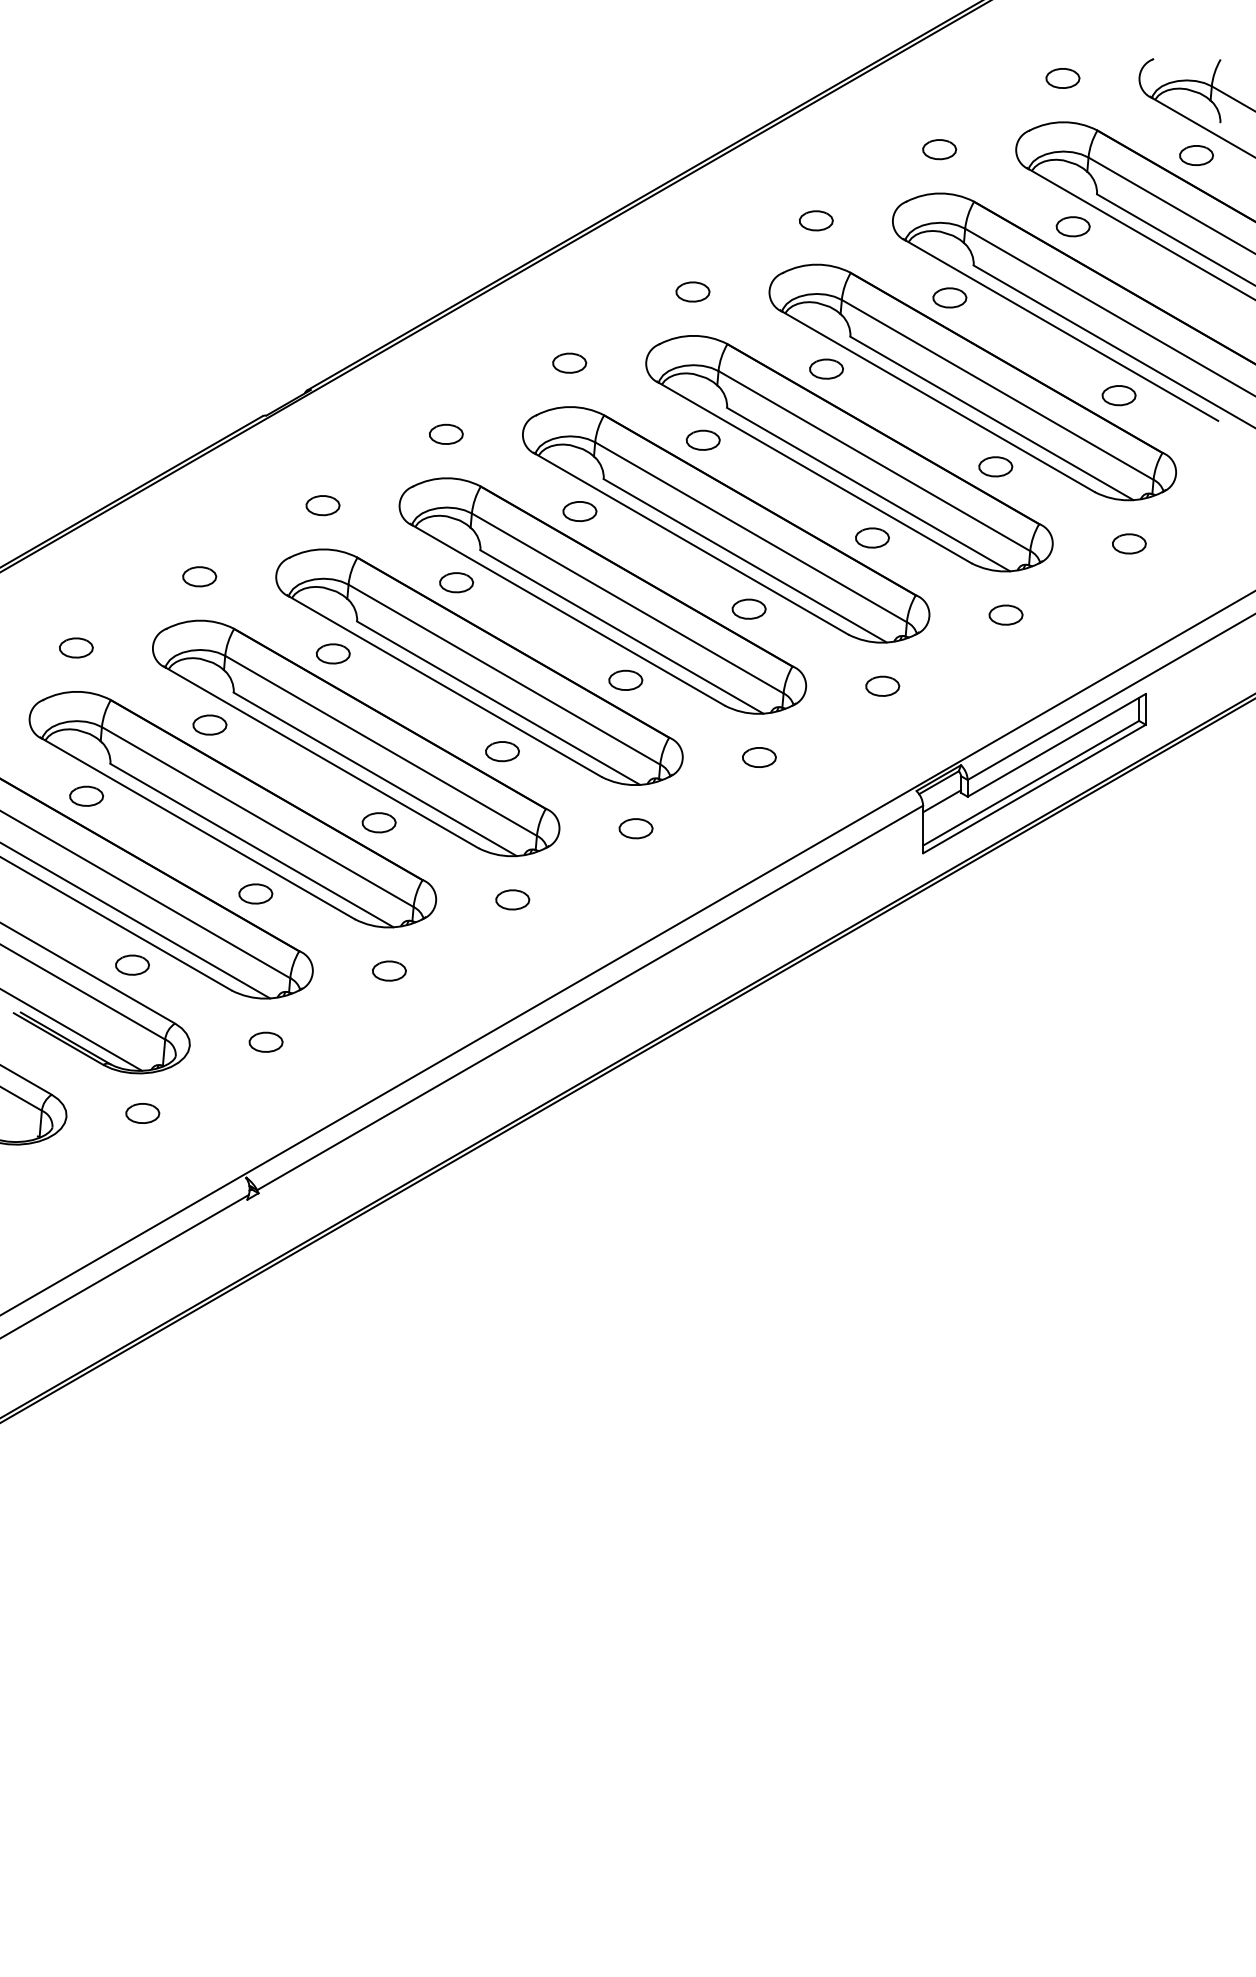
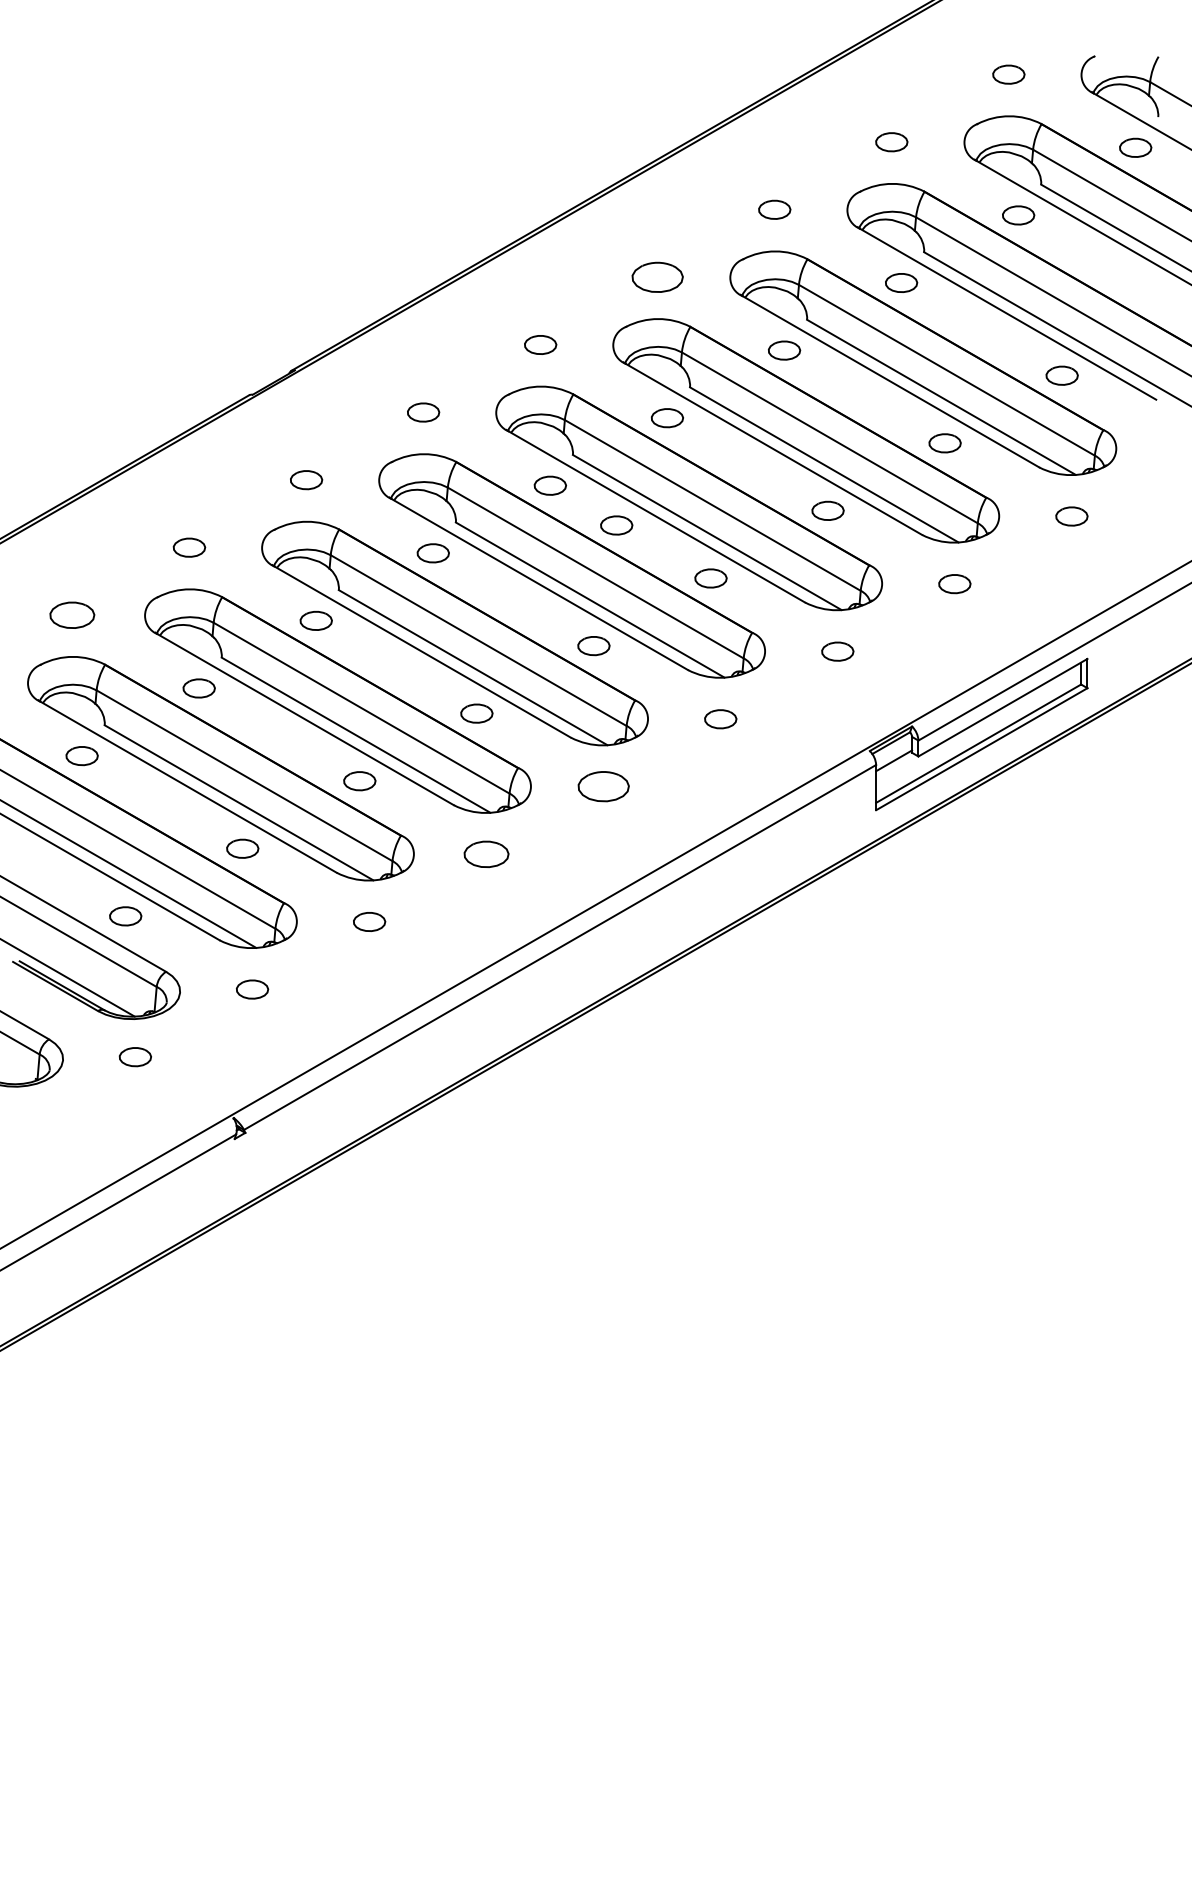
part: (692, 291) -> (657, 276), size x1.6
part: (649, 552) -> (616, 524), added
part: (76, 647) -> (72, 614), size x1.4
part: (635, 828) -> (603, 786), size x1.6
part: (512, 899) -> (486, 854), size x1.4

